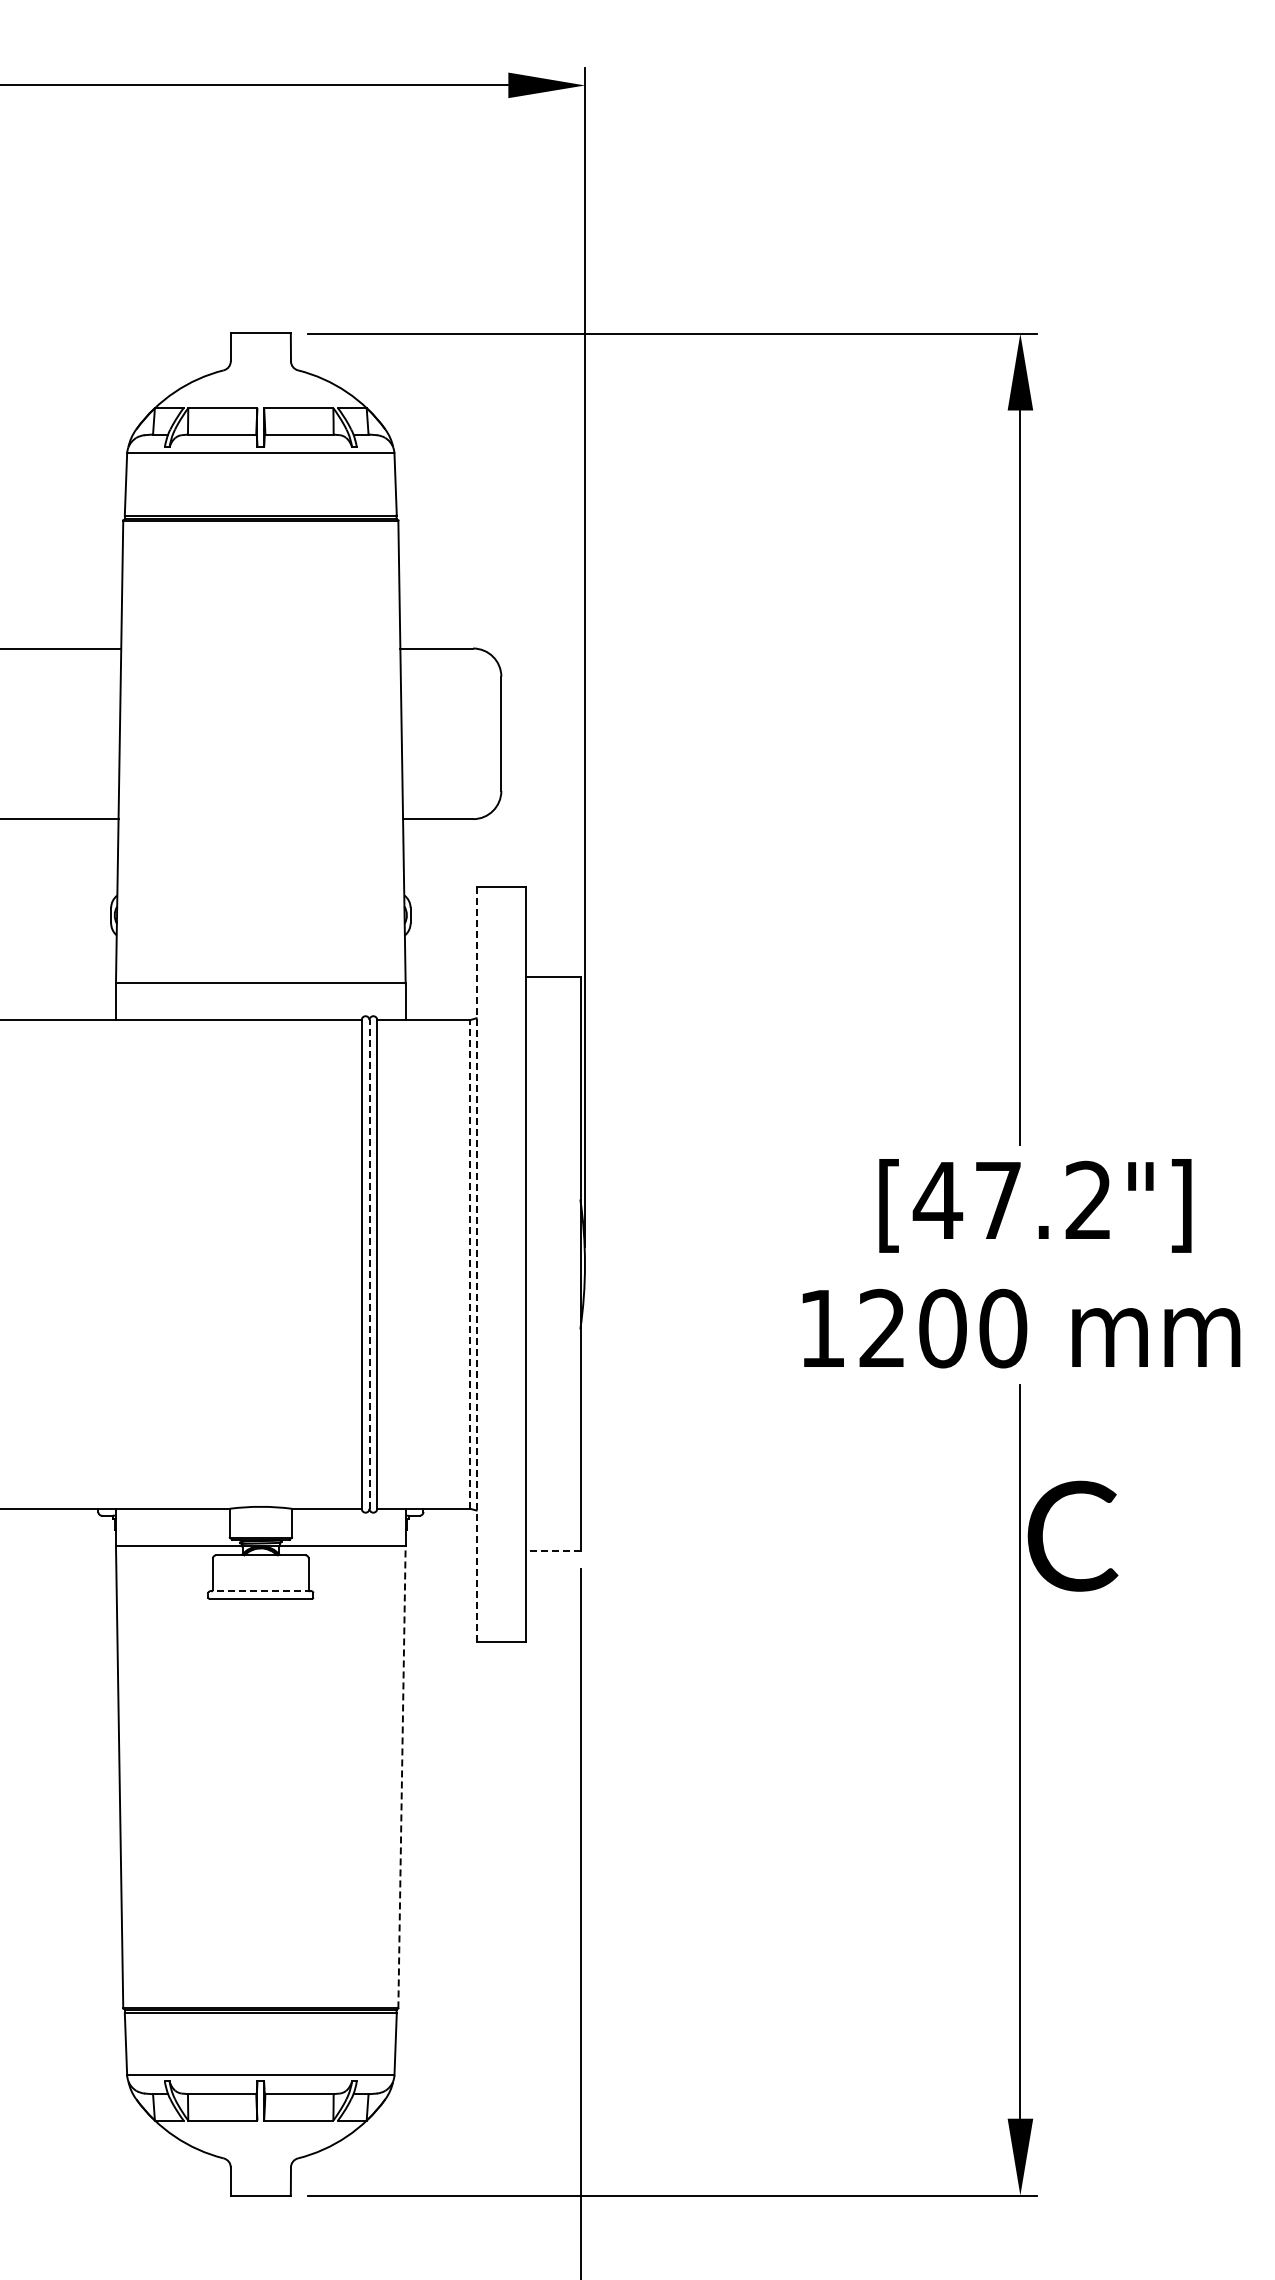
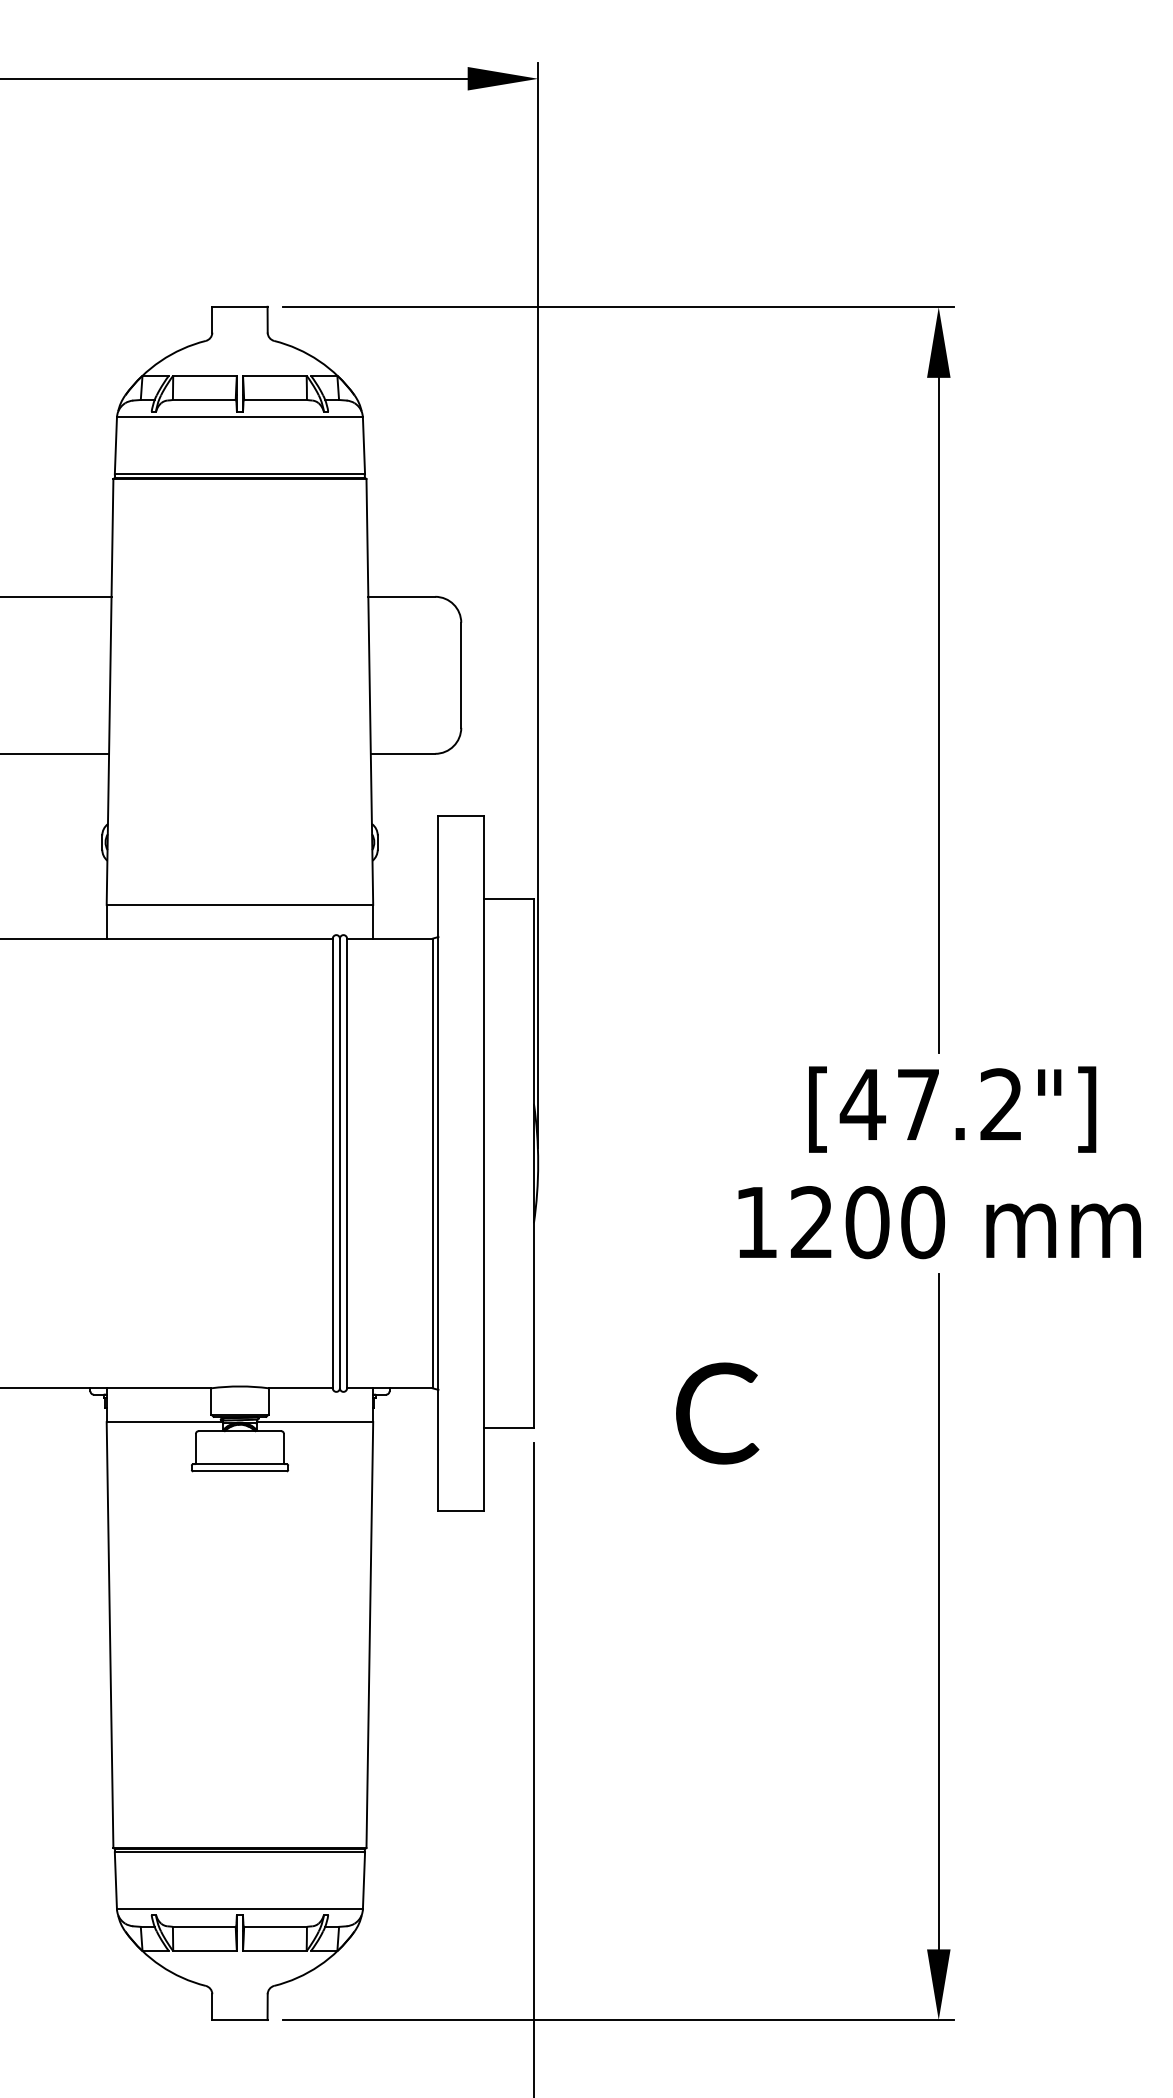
line: (369, 1263) -> (339, 1162), dashed -> solid
line: (470, 1263) -> (432, 1162), dashed -> solid
line: (476, 1264) -> (438, 1163), dashed -> solid
text: (1072, 1535) -> (717, 1412), moved
line: (552, 1551) -> (508, 1427), dashed -> solid
line: (260, 1591) -> (239, 1464), dashed -> solid
line: (402, 1776) -> (370, 1634), dashed -> solid

